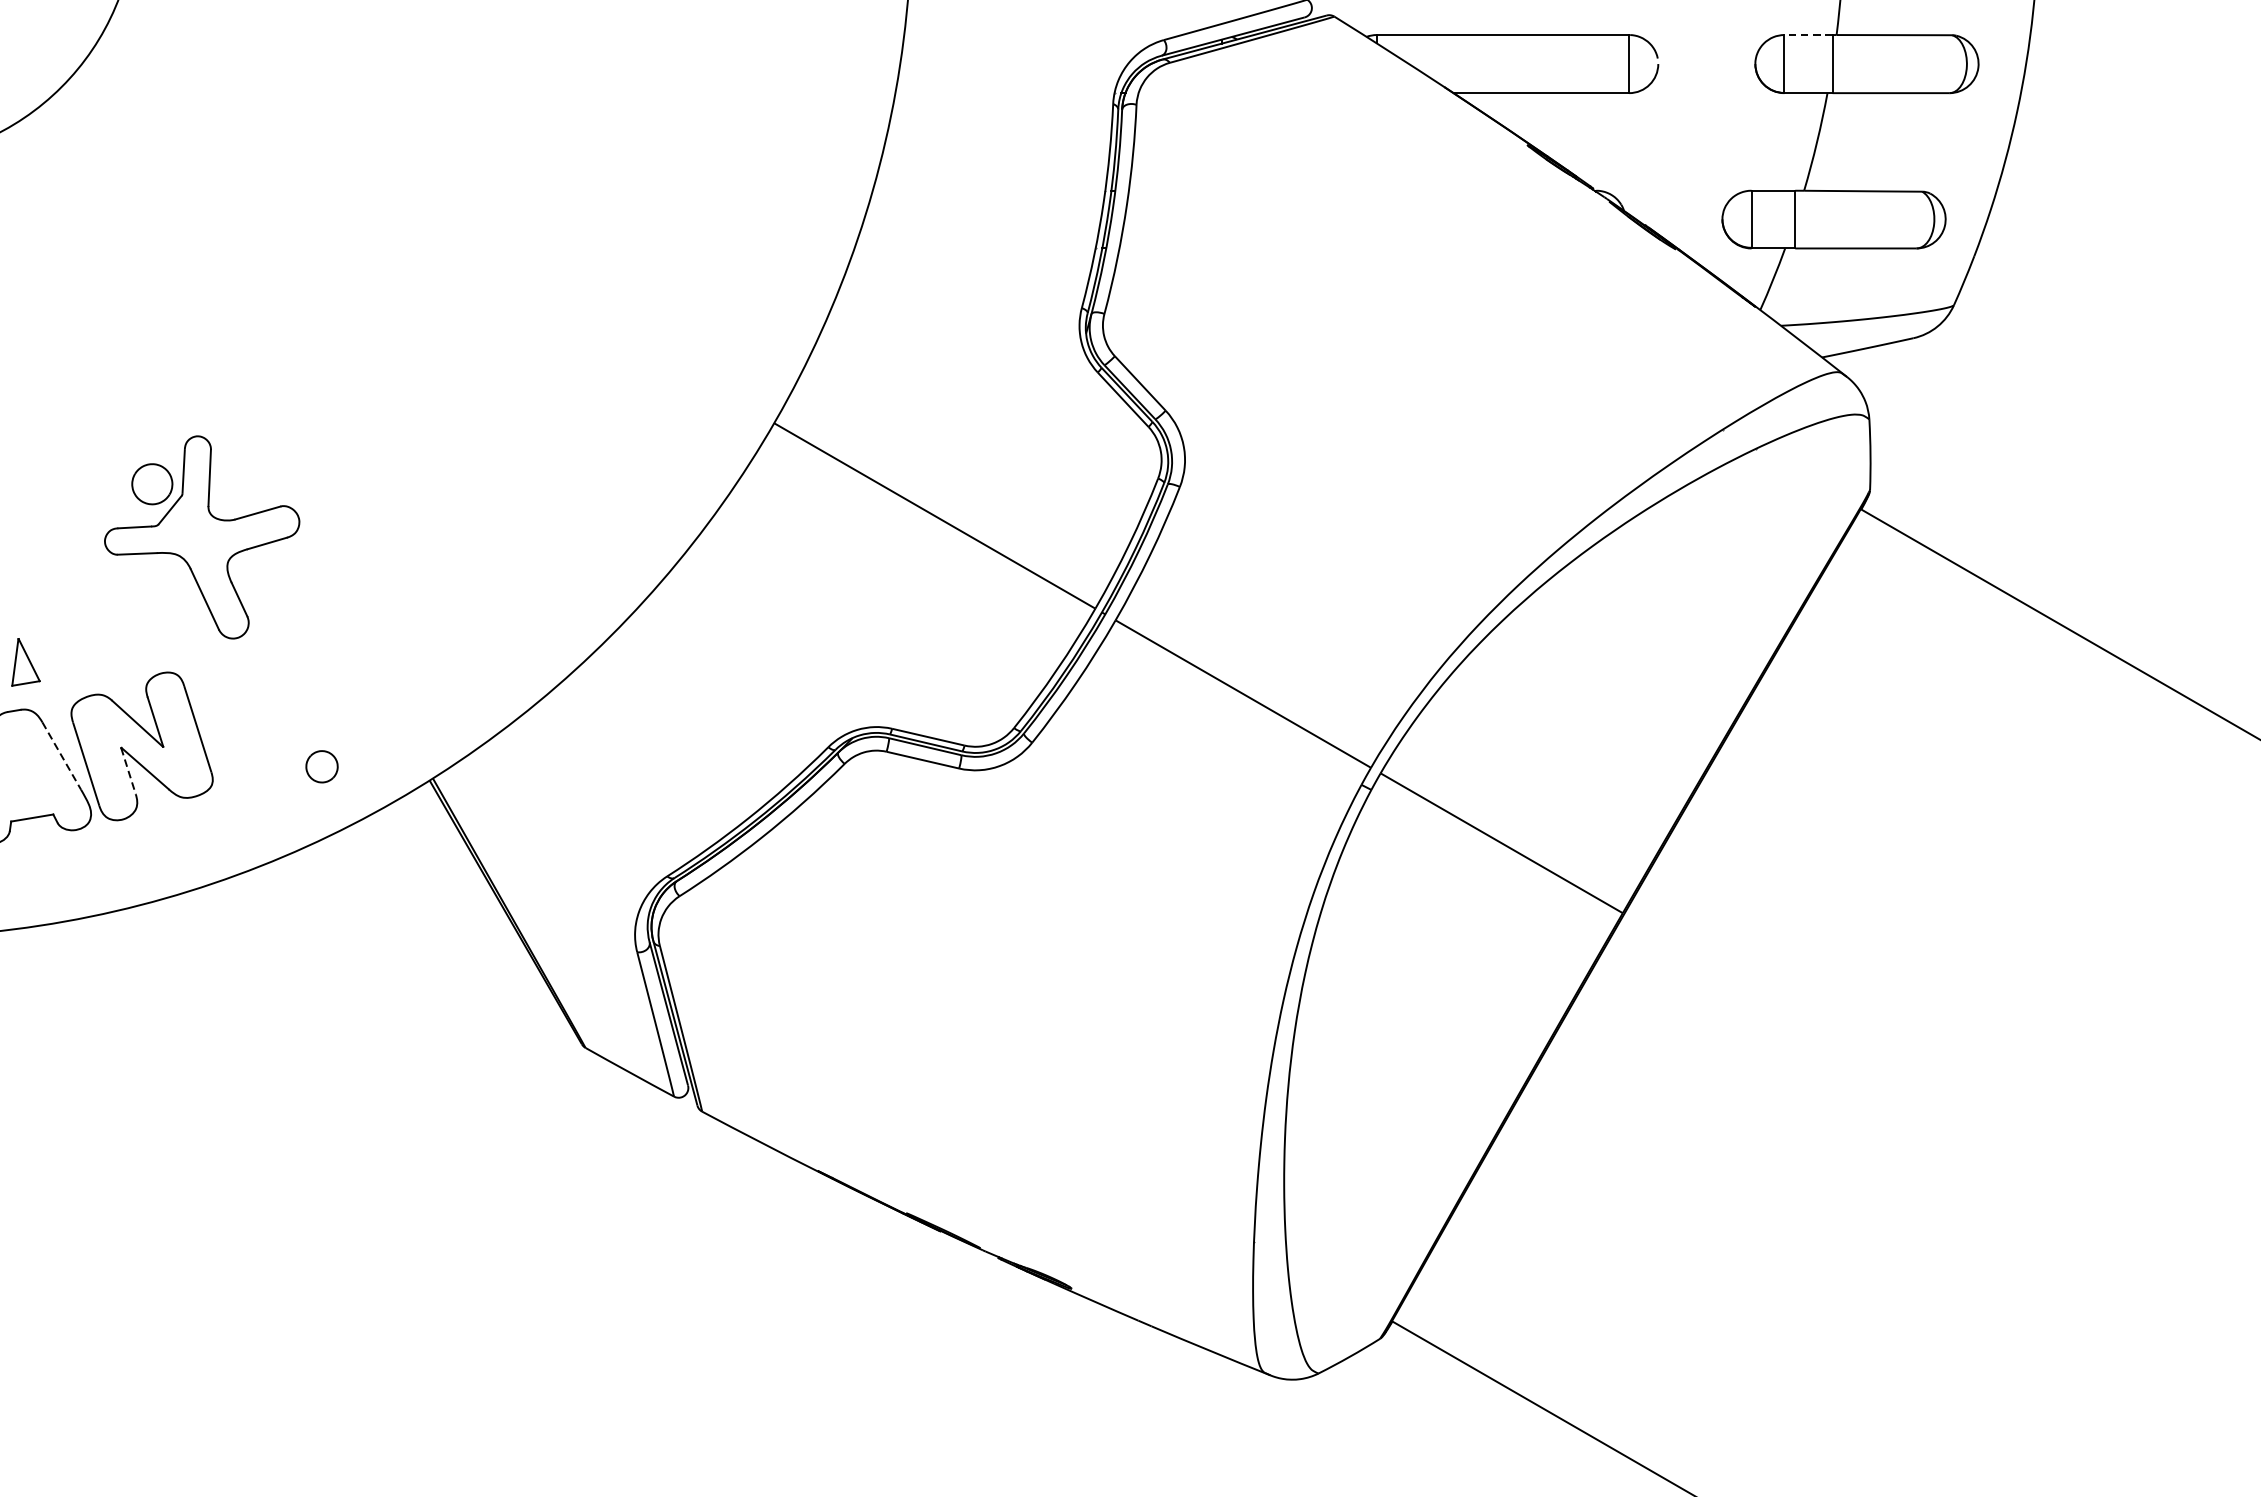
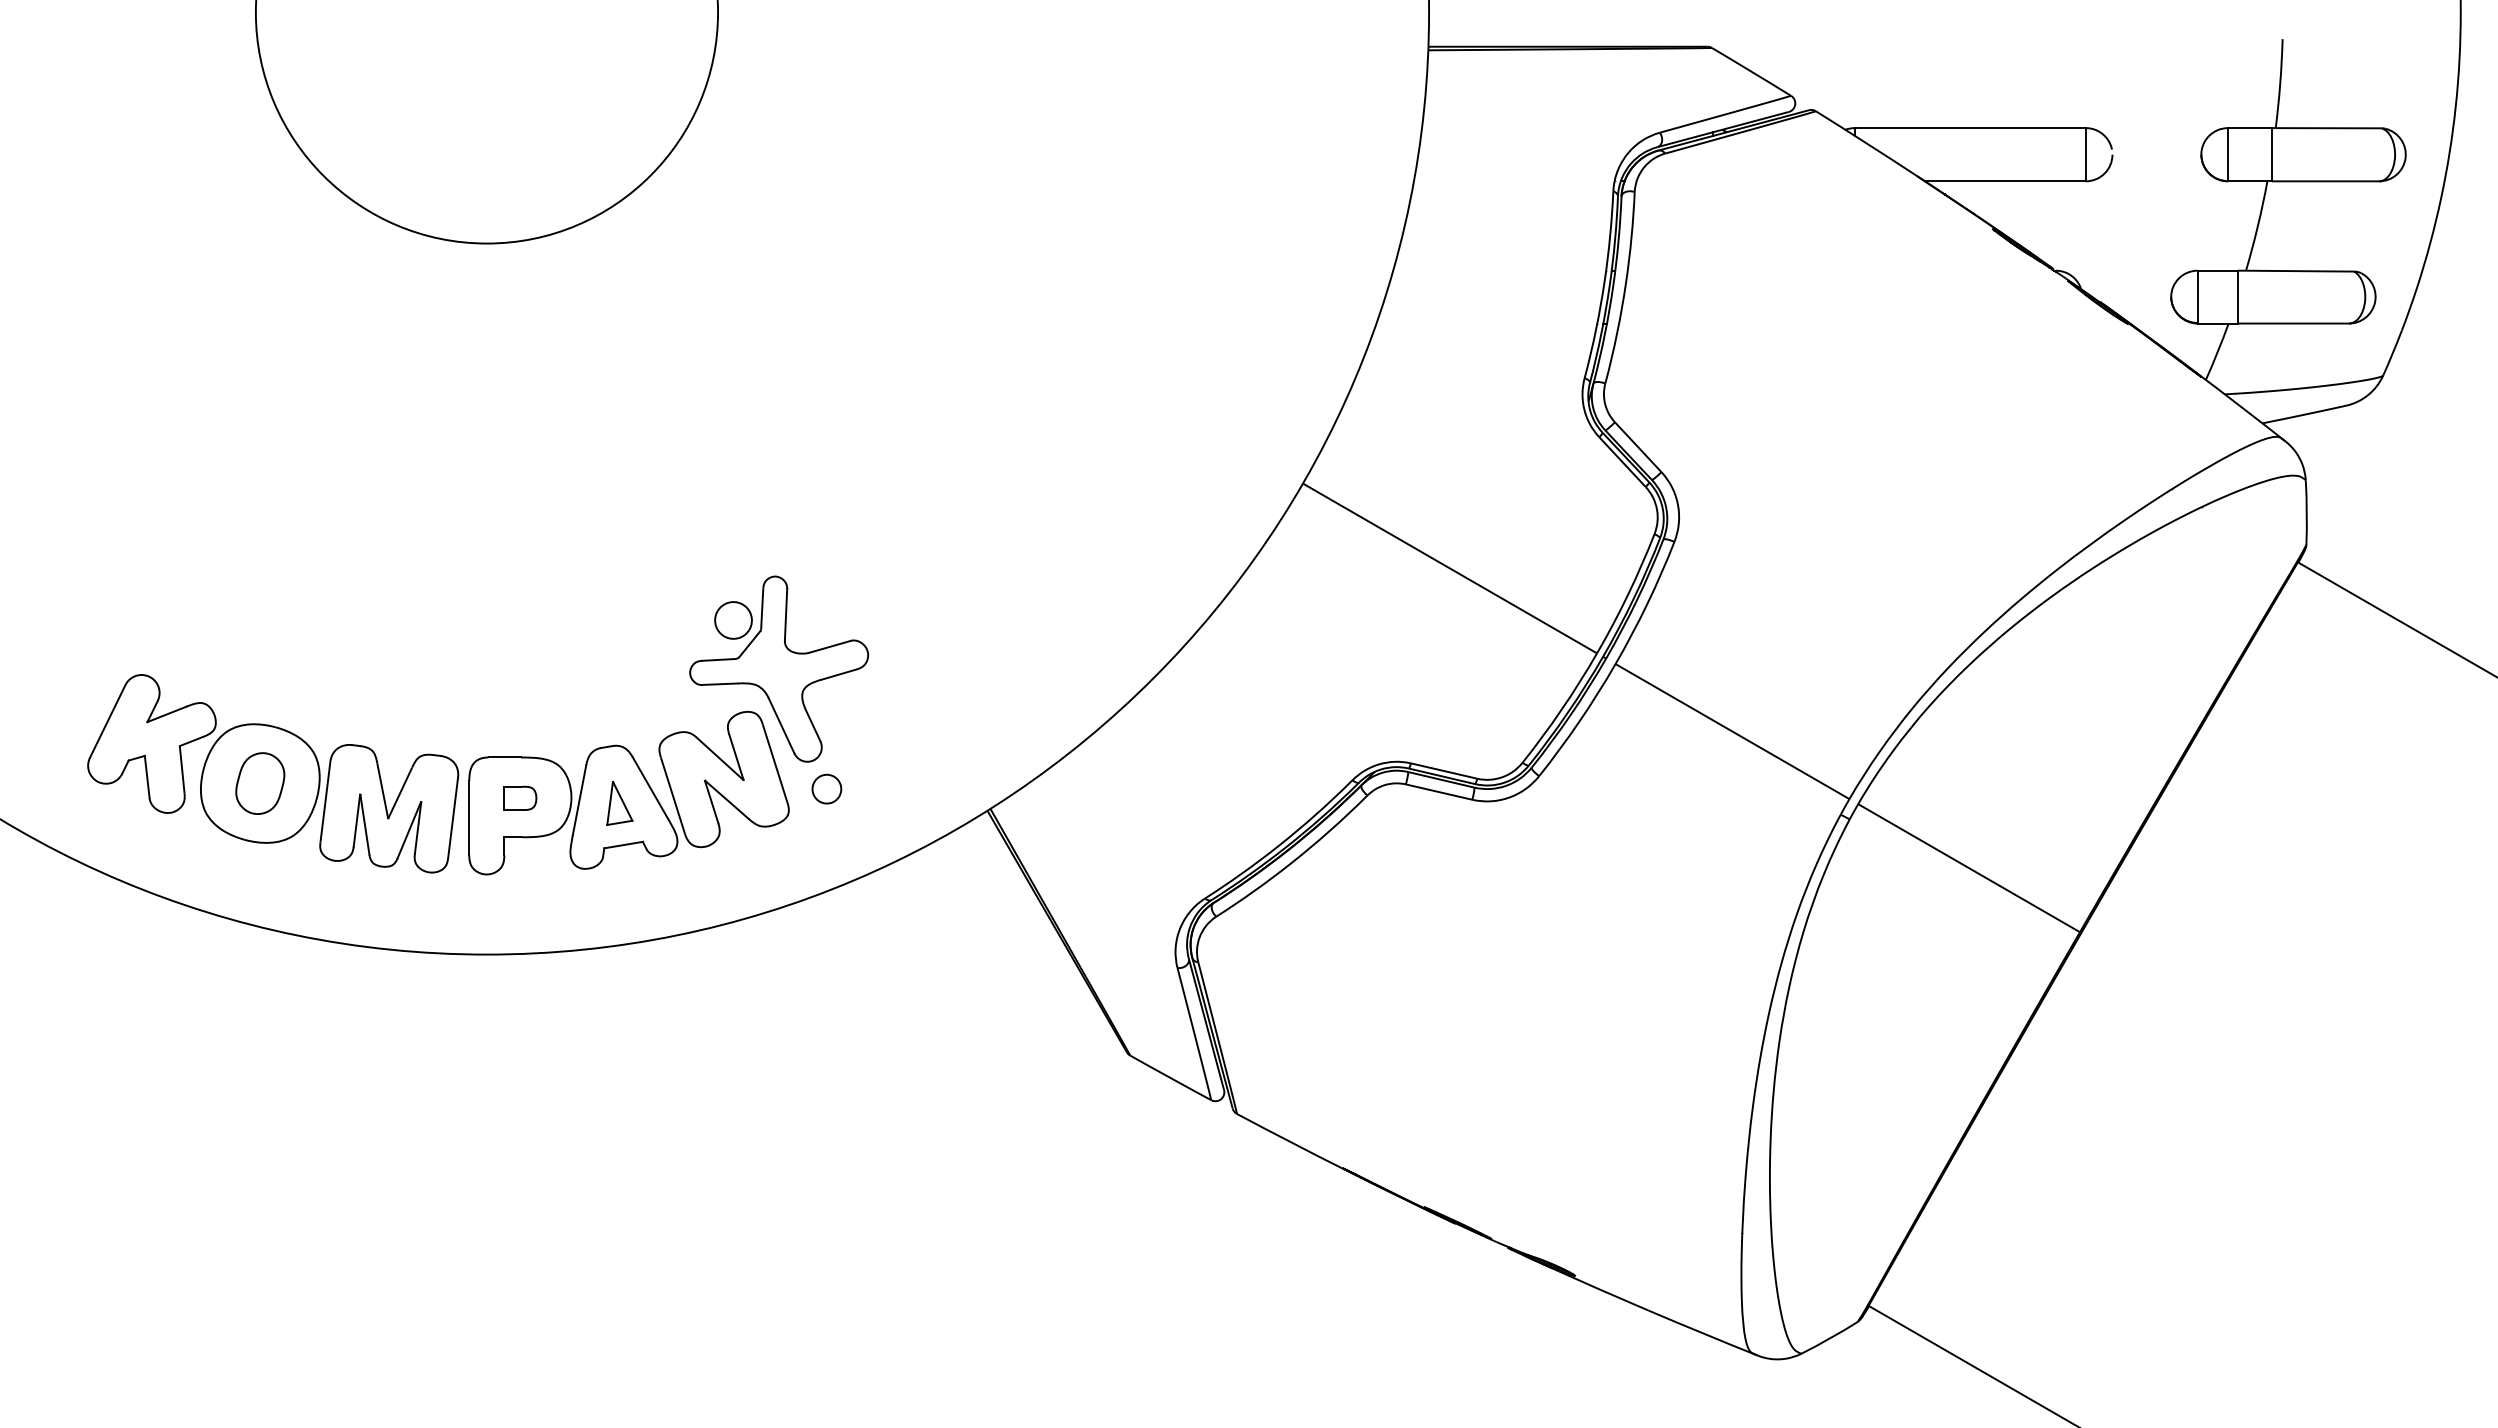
line: (1809, 35) -> (2250, 128), dashed -> solid
part: (202, 536) -> (779, 668), moved
part: (25, 662) -> (619, 803), moved
line: (61, 756) -> (650, 788), dashed -> solid
part: (321, 766) -> (826, 788), moved
line: (128, 771) -> (711, 802), dashed -> solid

